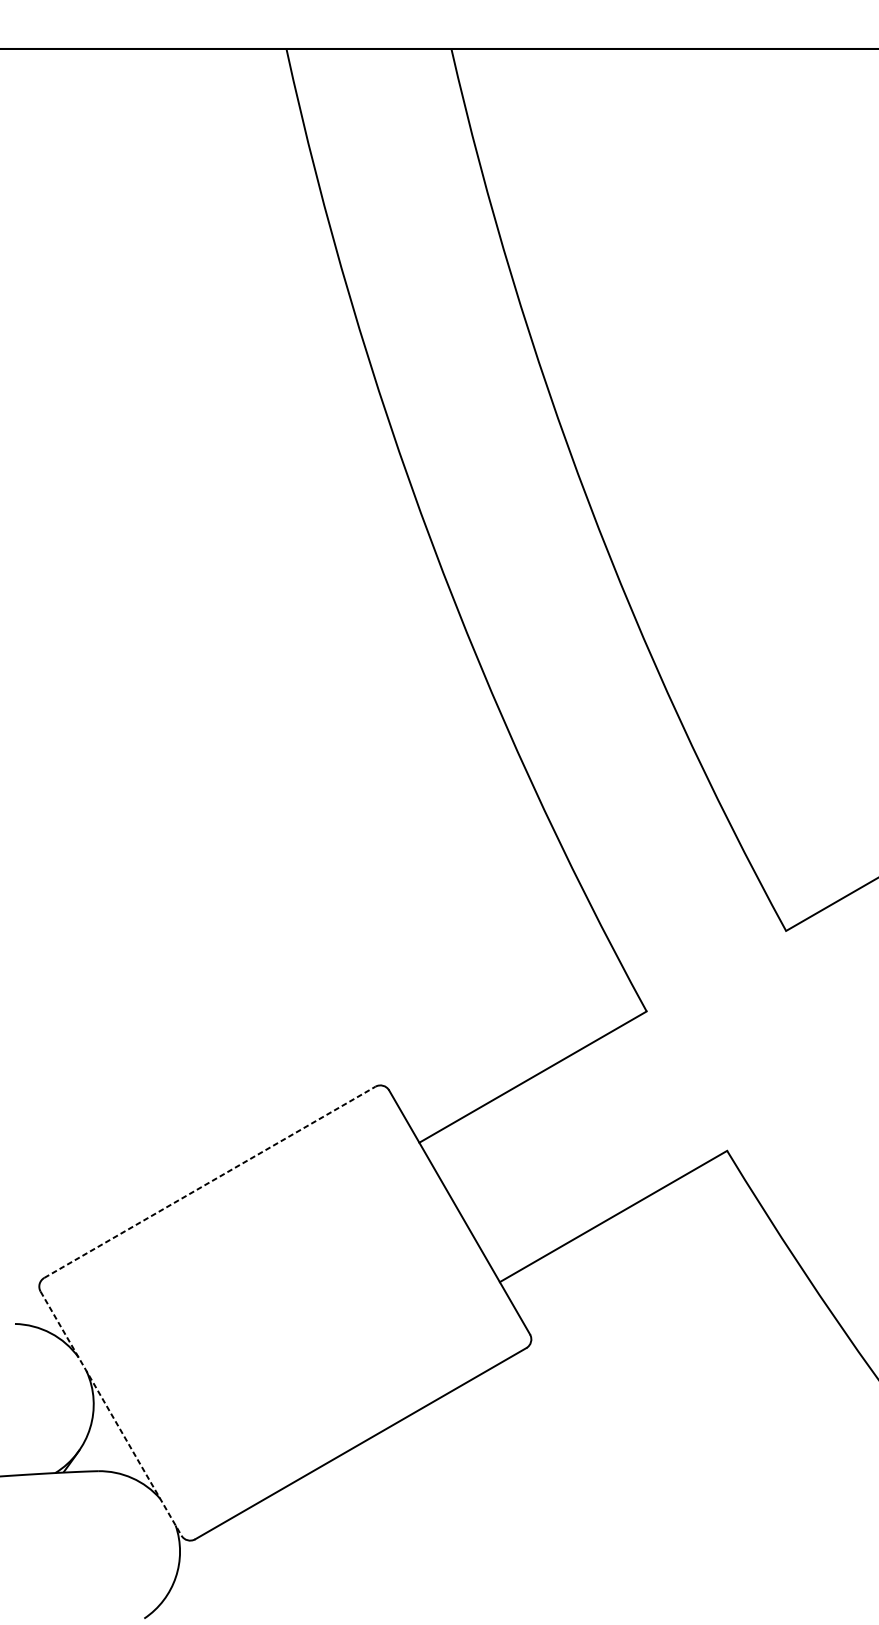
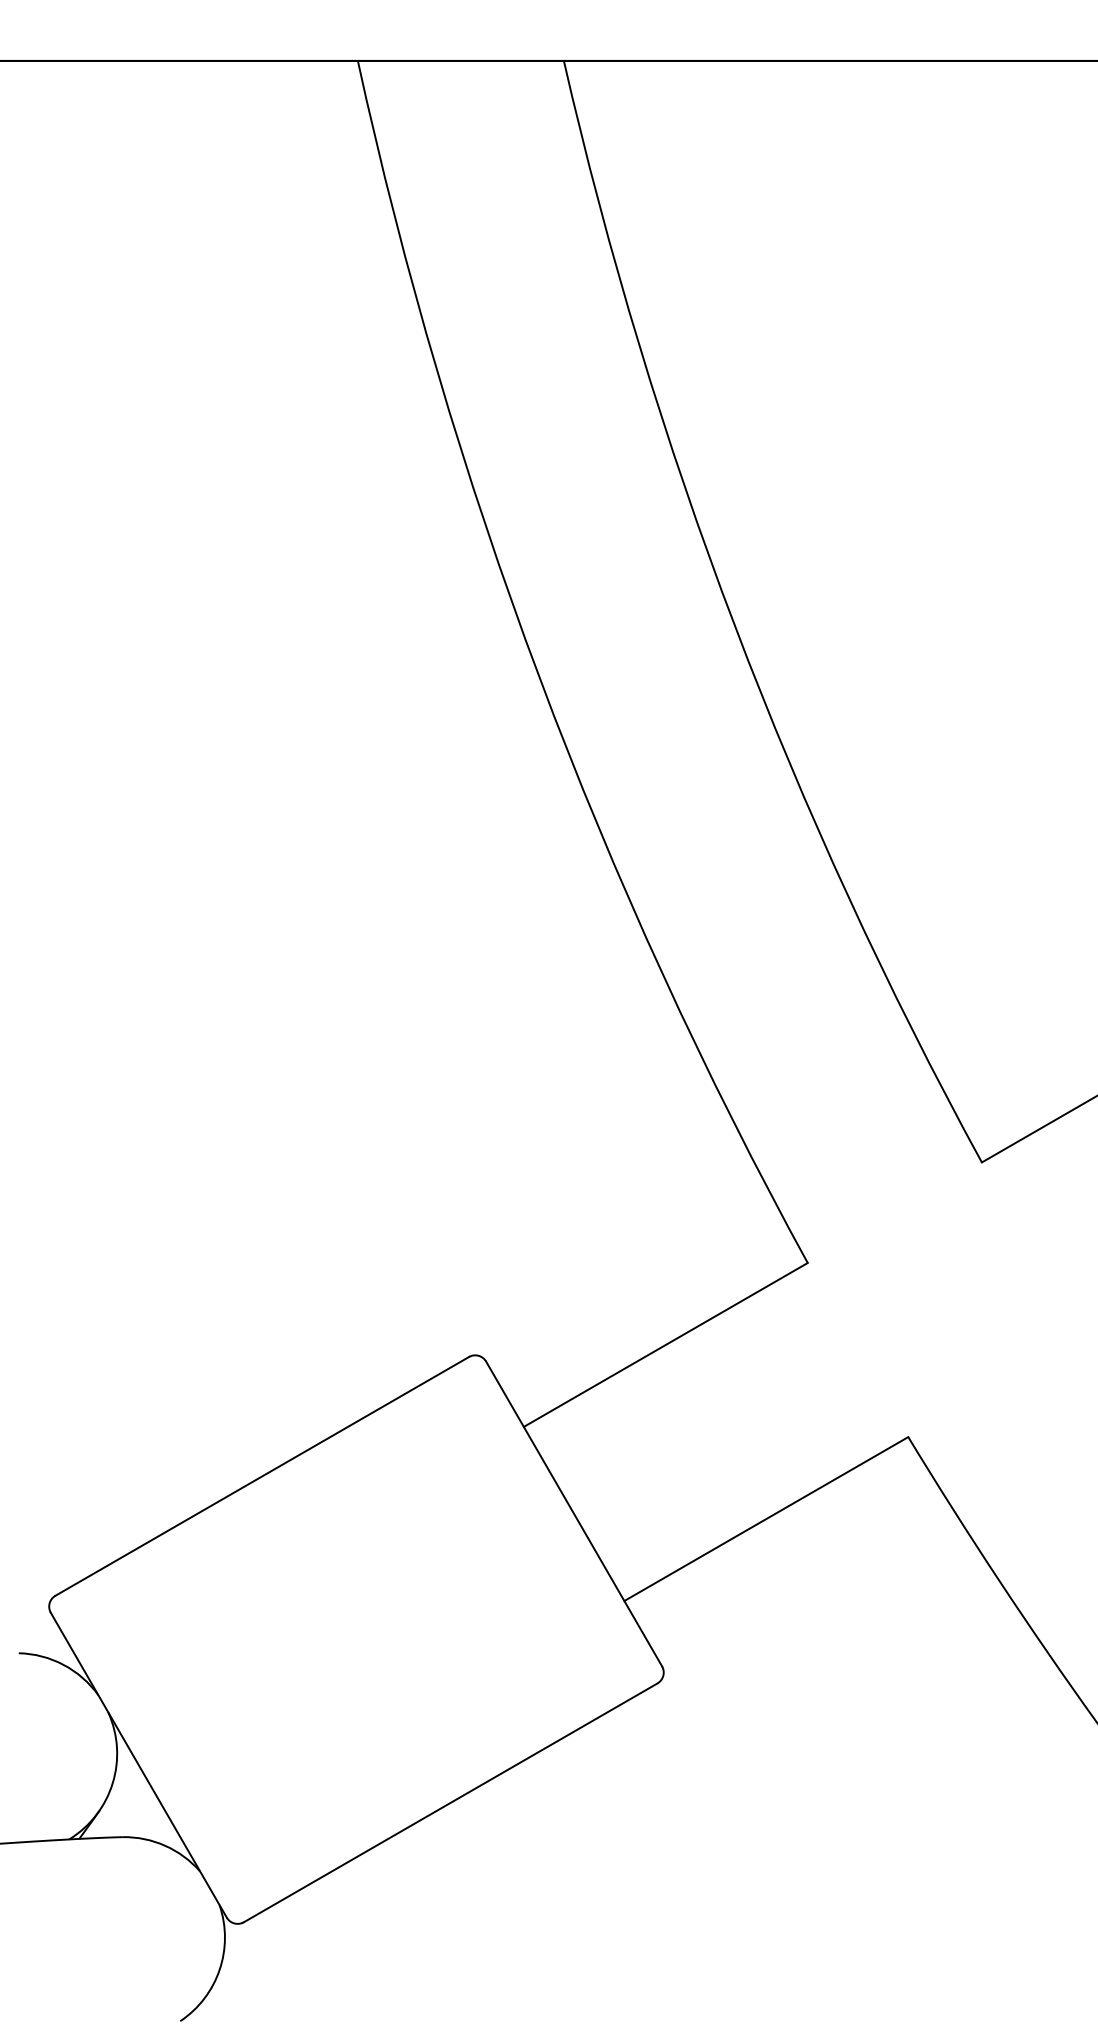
line: (210, 1182) -> (262, 1476), dashed -> solid
line: (110, 1413) -> (138, 1765), dashed -> solid

